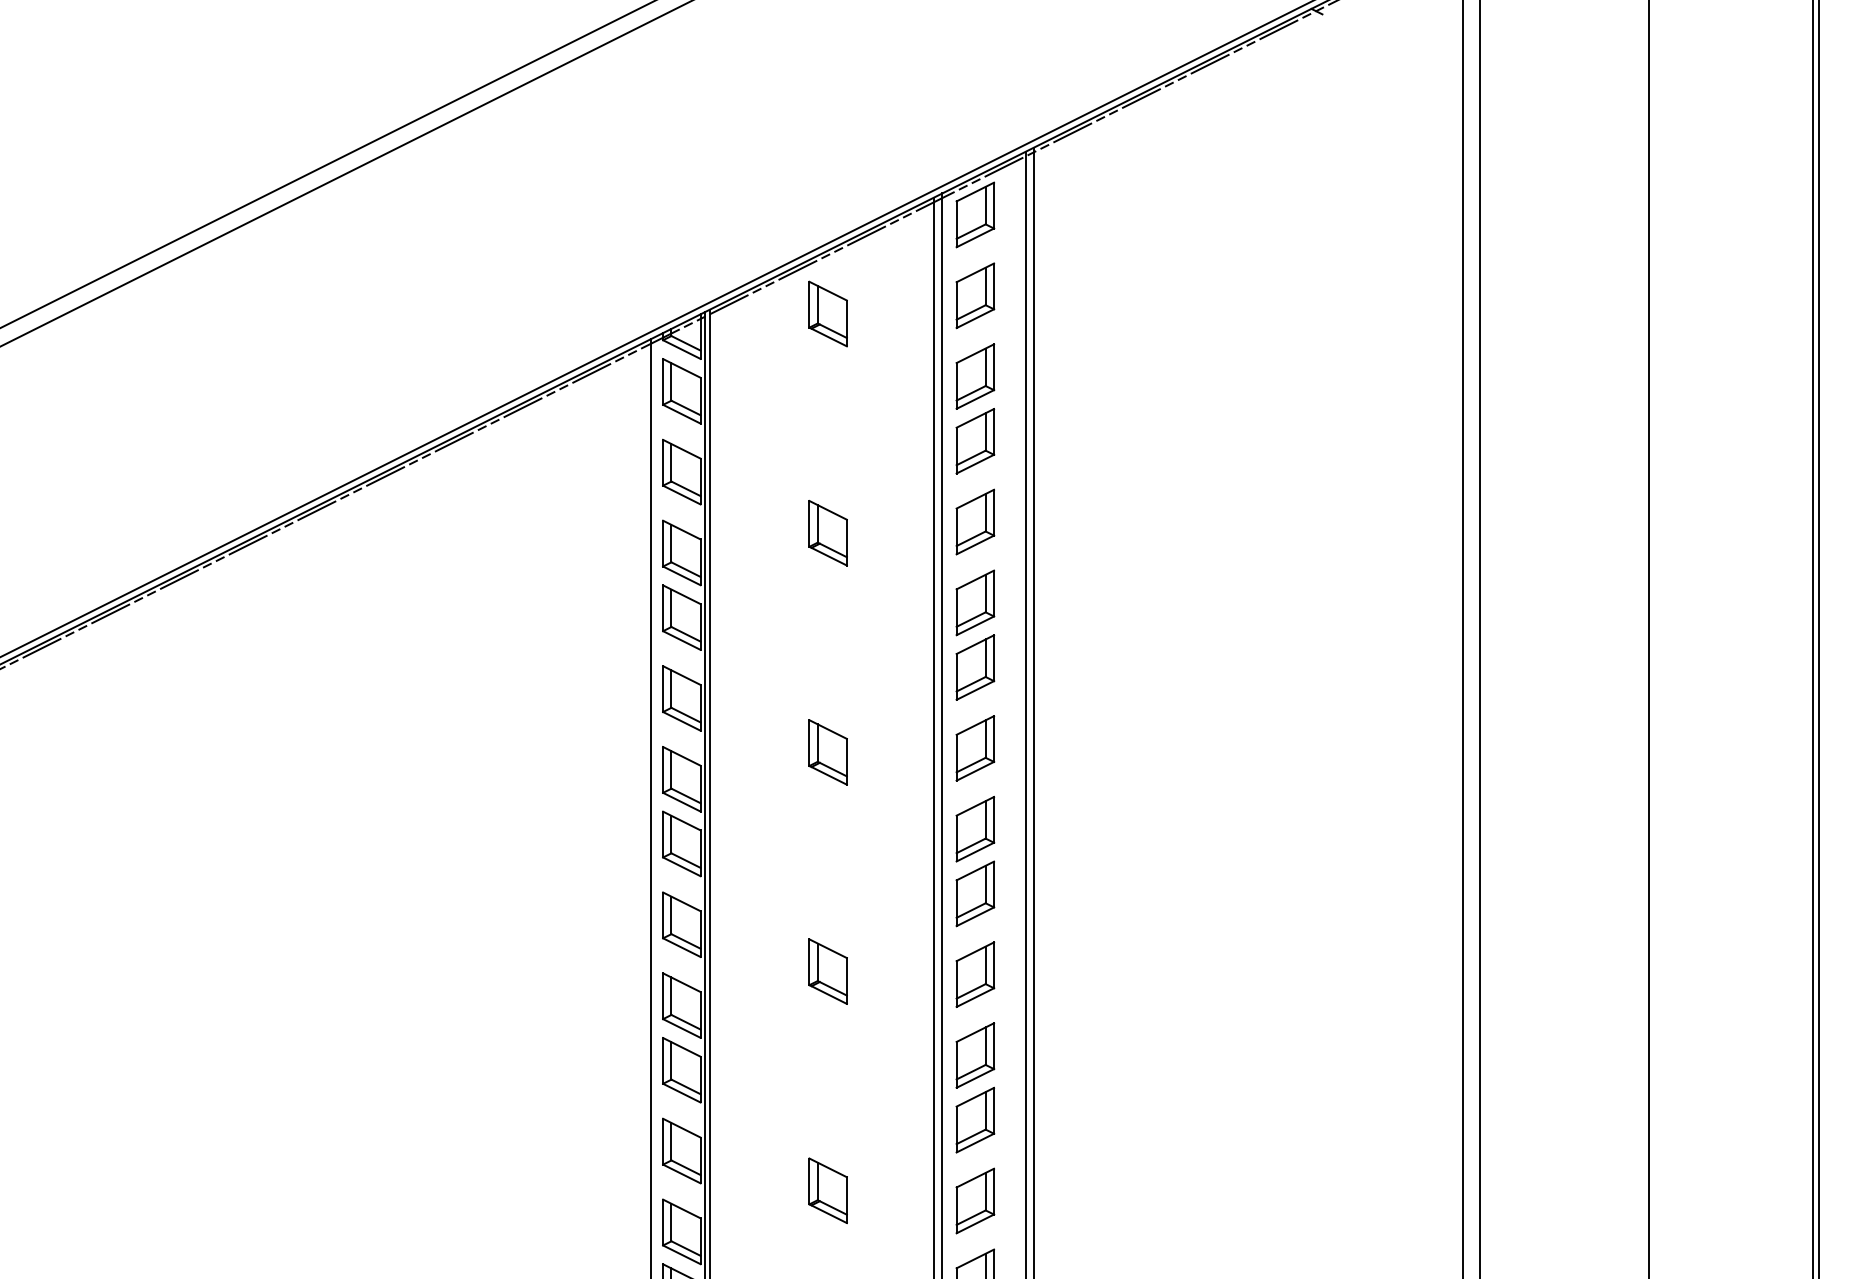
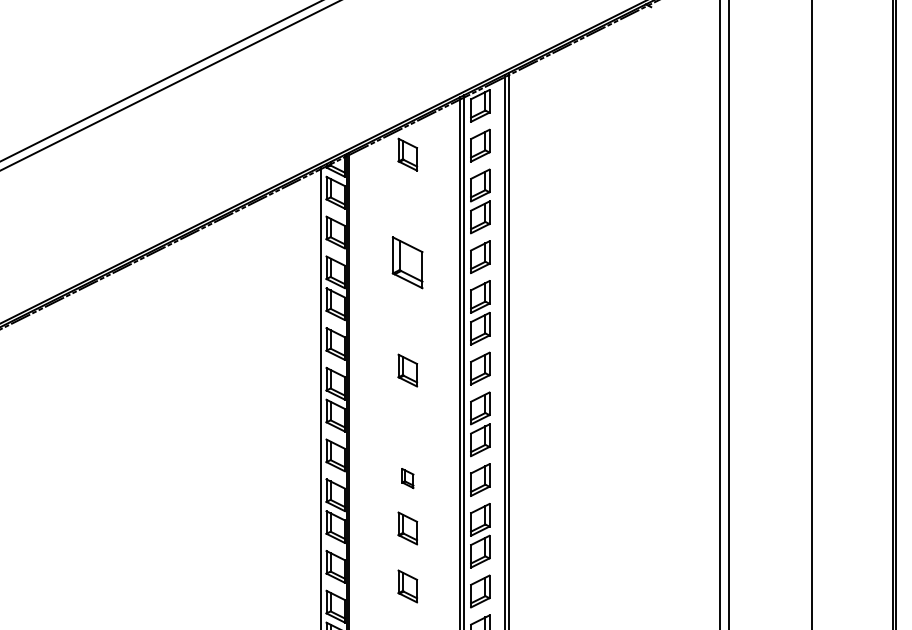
part: (827, 532) -> (407, 262), size x1.6
part: (827, 971) -> (407, 478), size x0.6
part: (827, 1073) -> (407, 528), added

